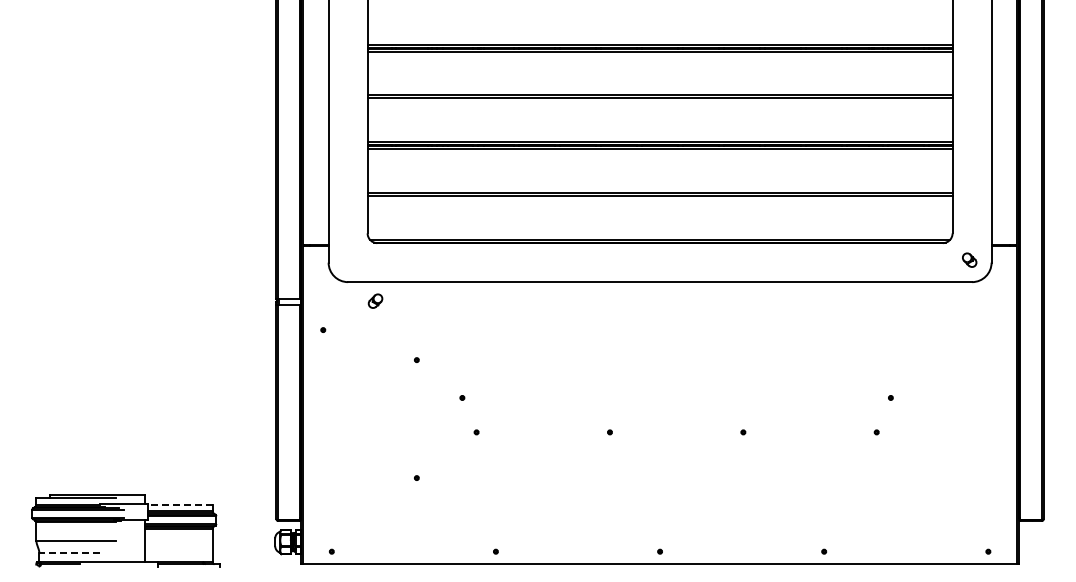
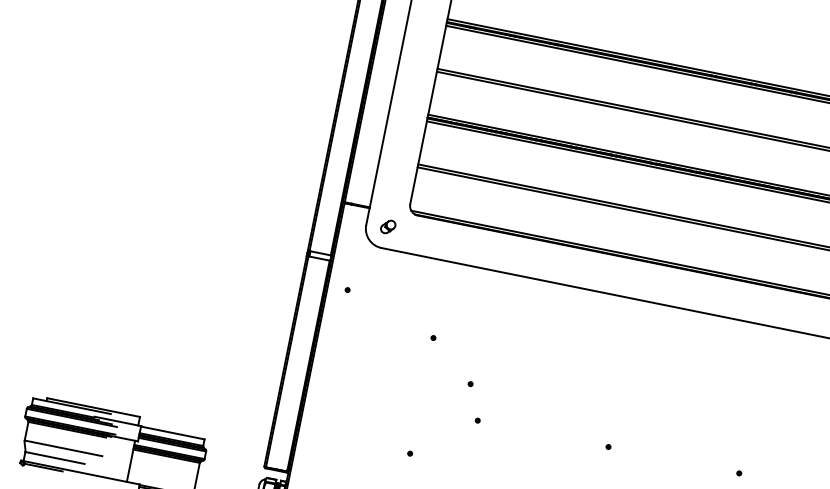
part: (375, 300) -> (388, 226), moved
line: (179, 504) -> (172, 432), dashed -> solid
line: (69, 552) -> (54, 457), dashed -> solid

